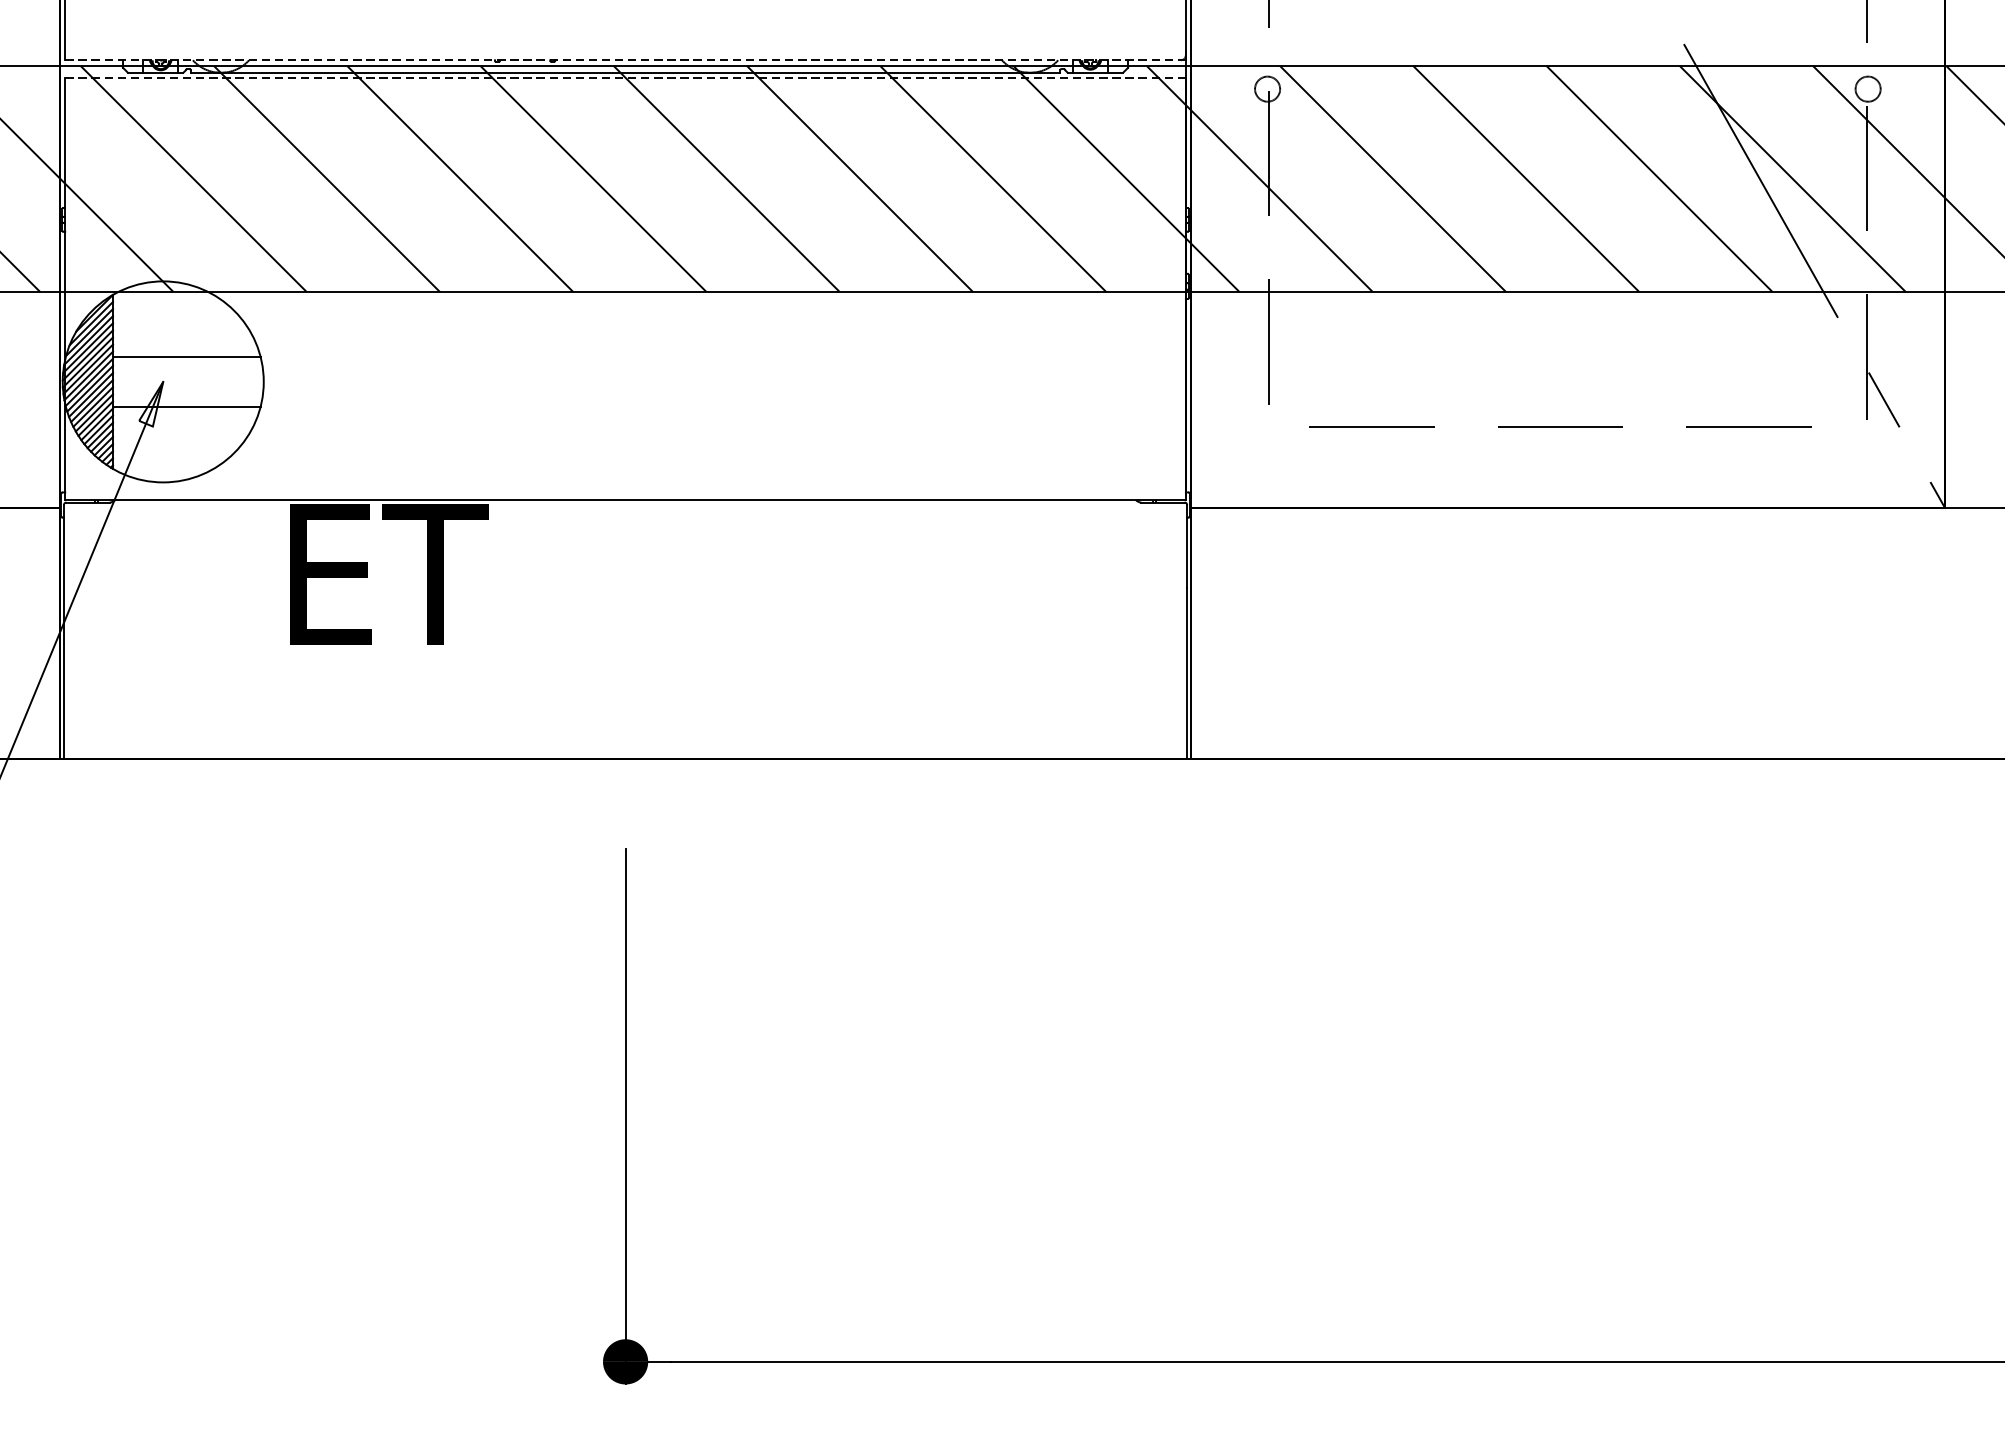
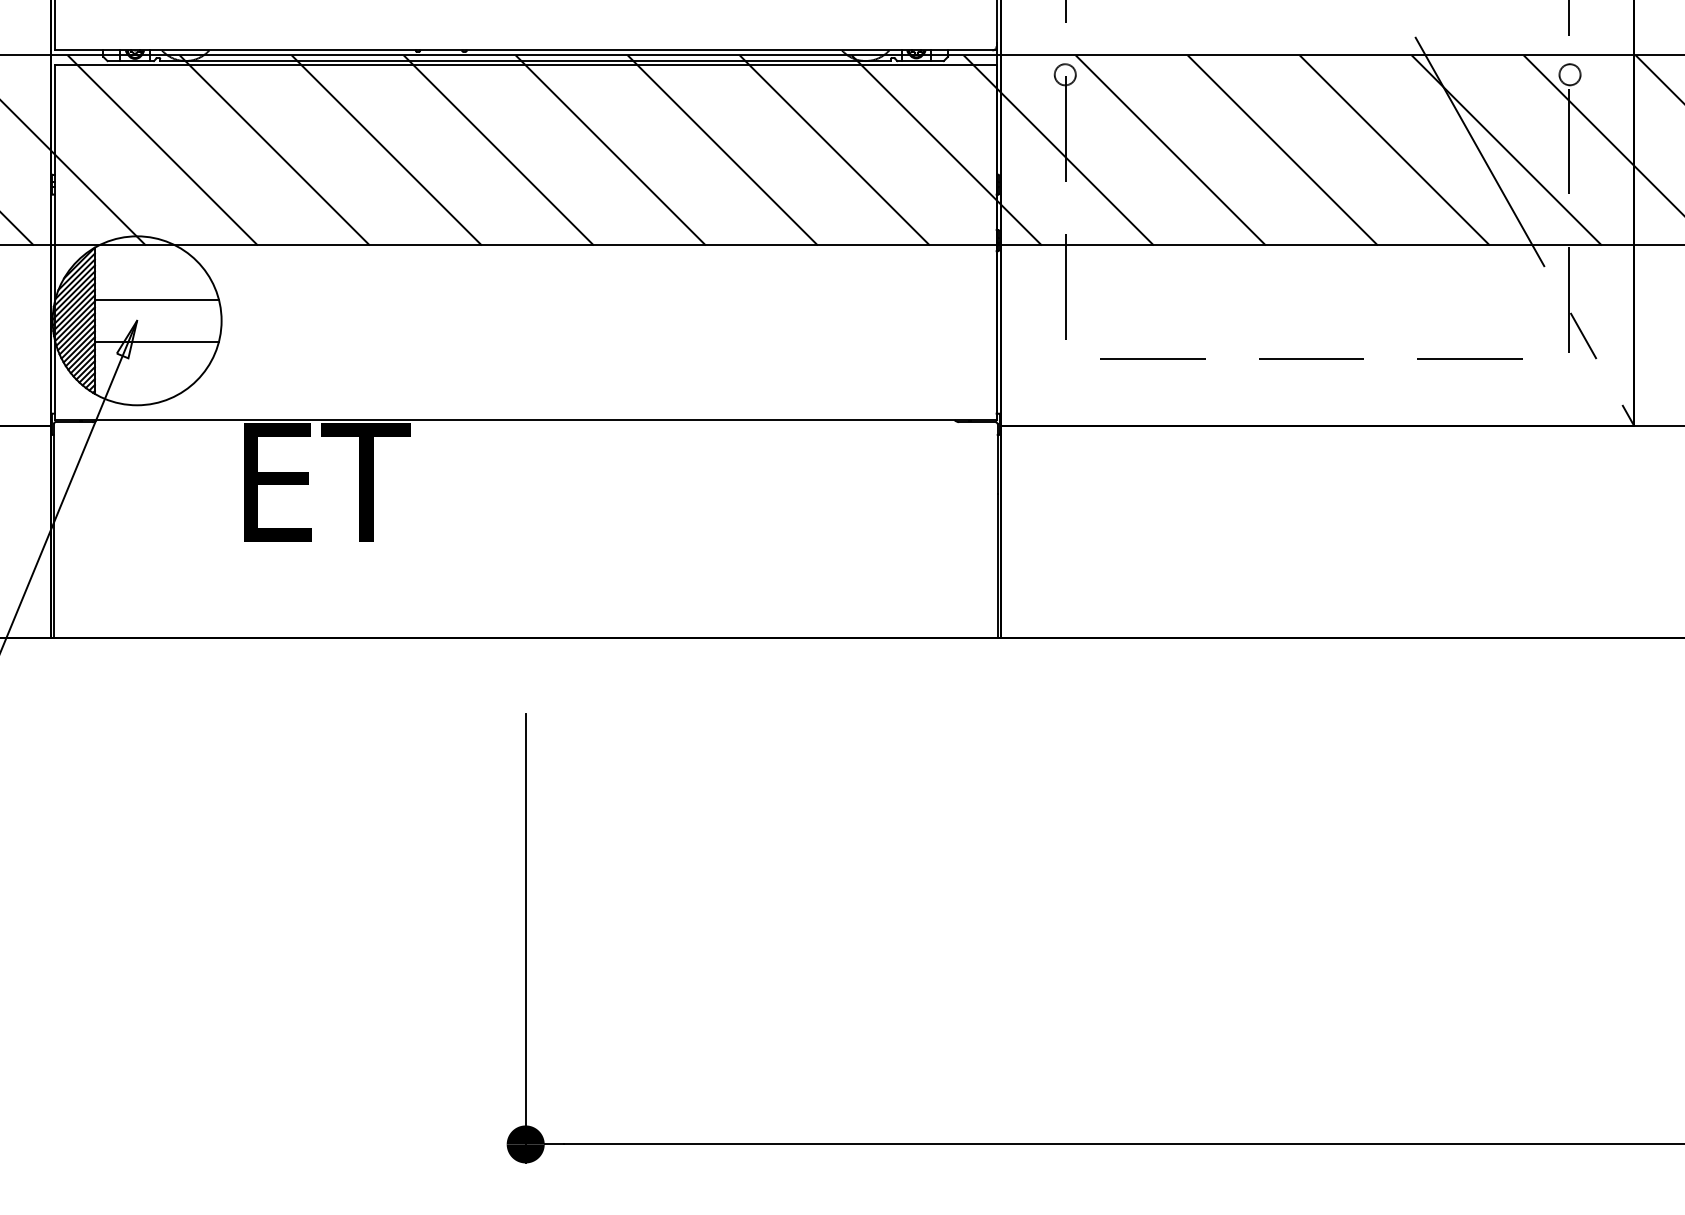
line: (625, 60) -> (525, 50), dashed -> solid
line: (625, 78) -> (525, 65), dashed -> solid

